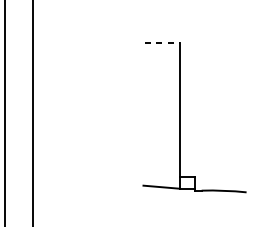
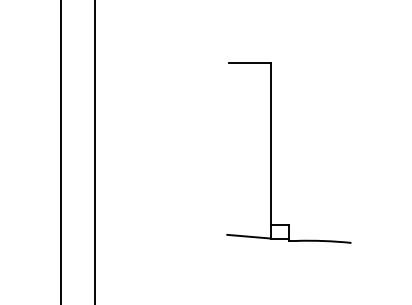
line: (162, 42) -> (250, 62), dashed -> solid

